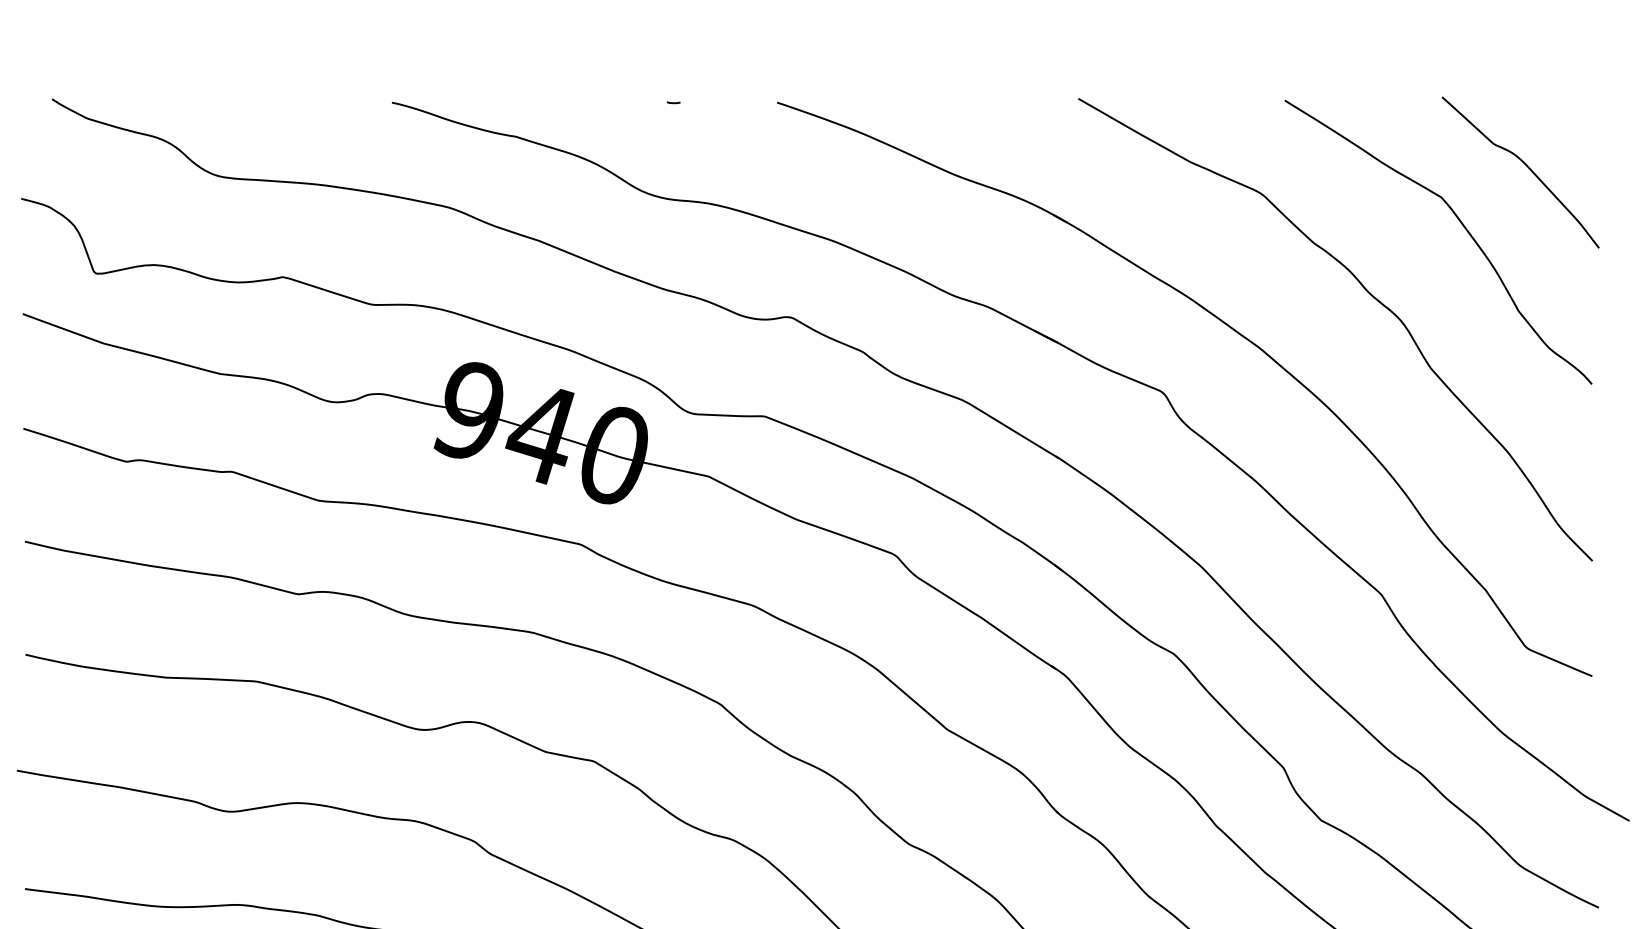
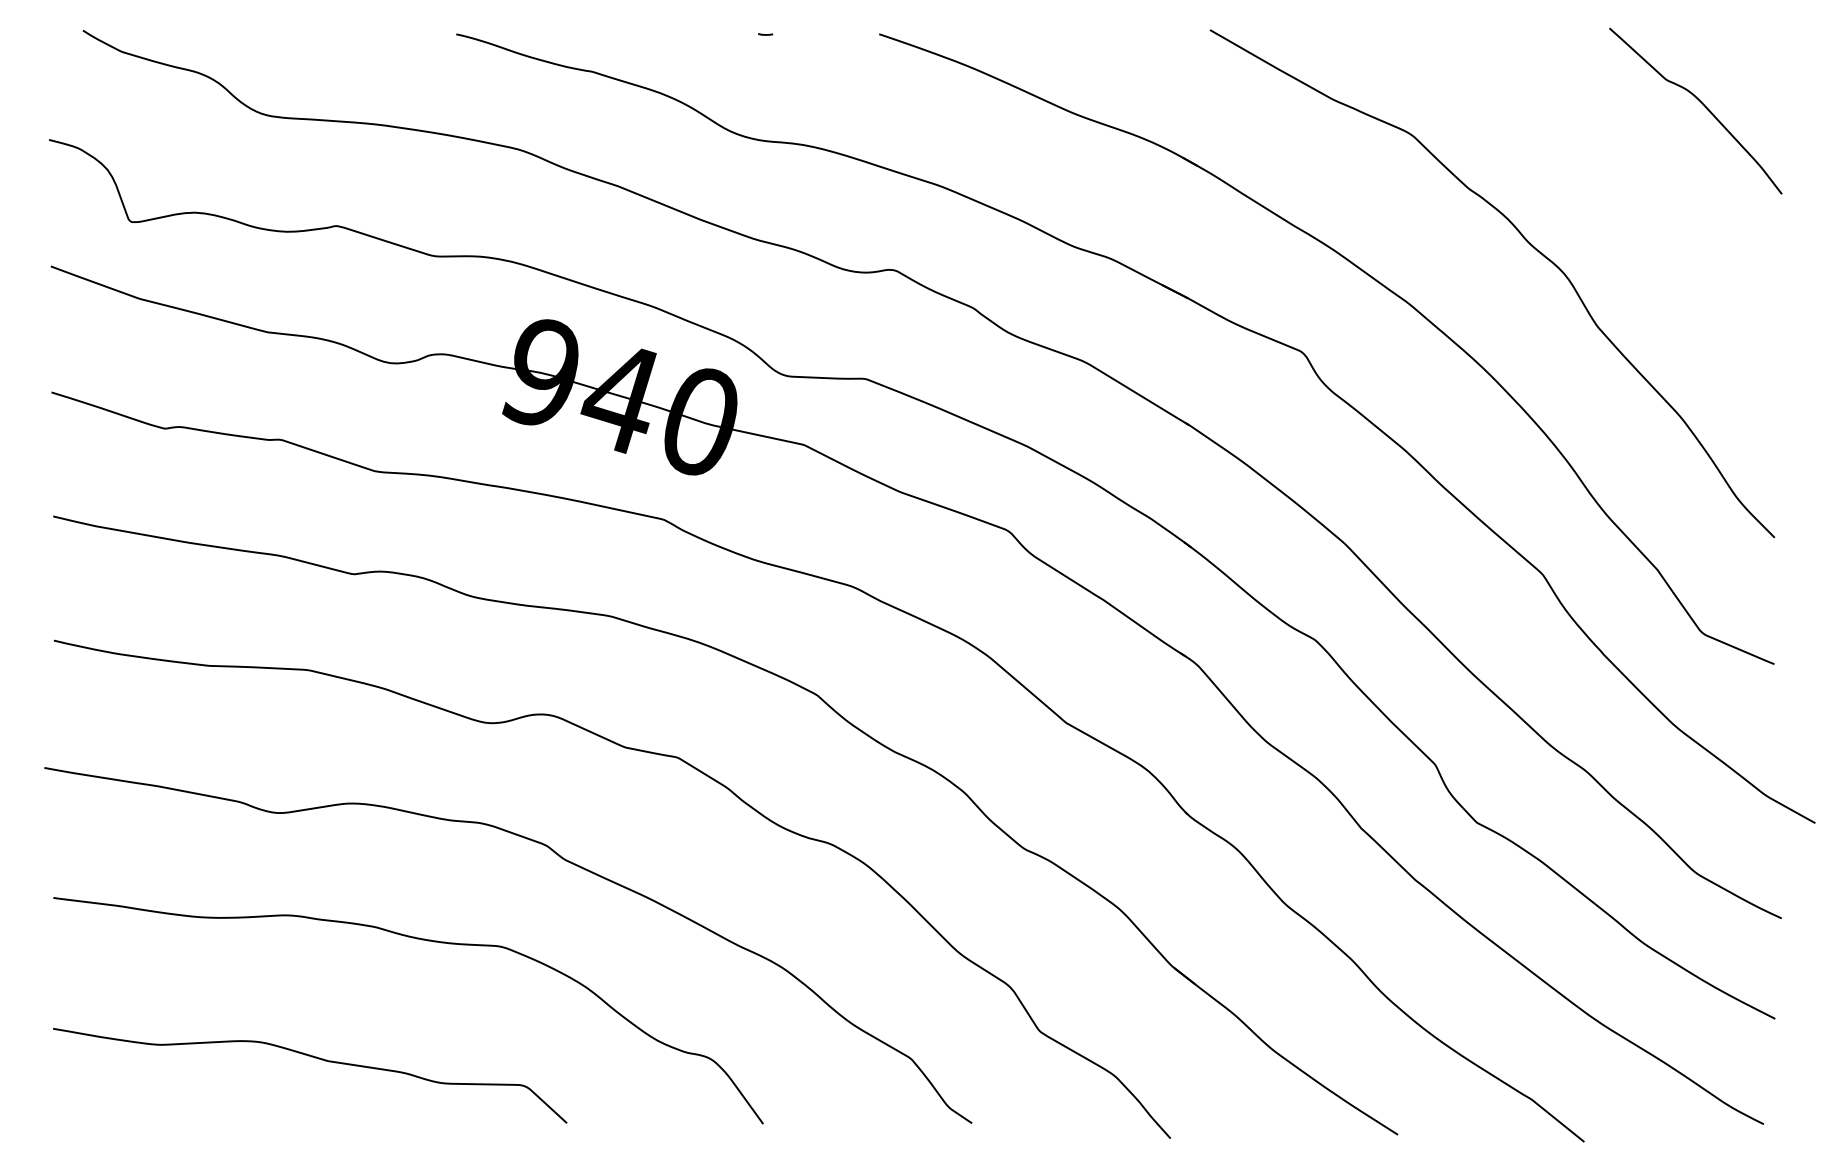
curve: (1460, 222) -> (1629, 166), removed

